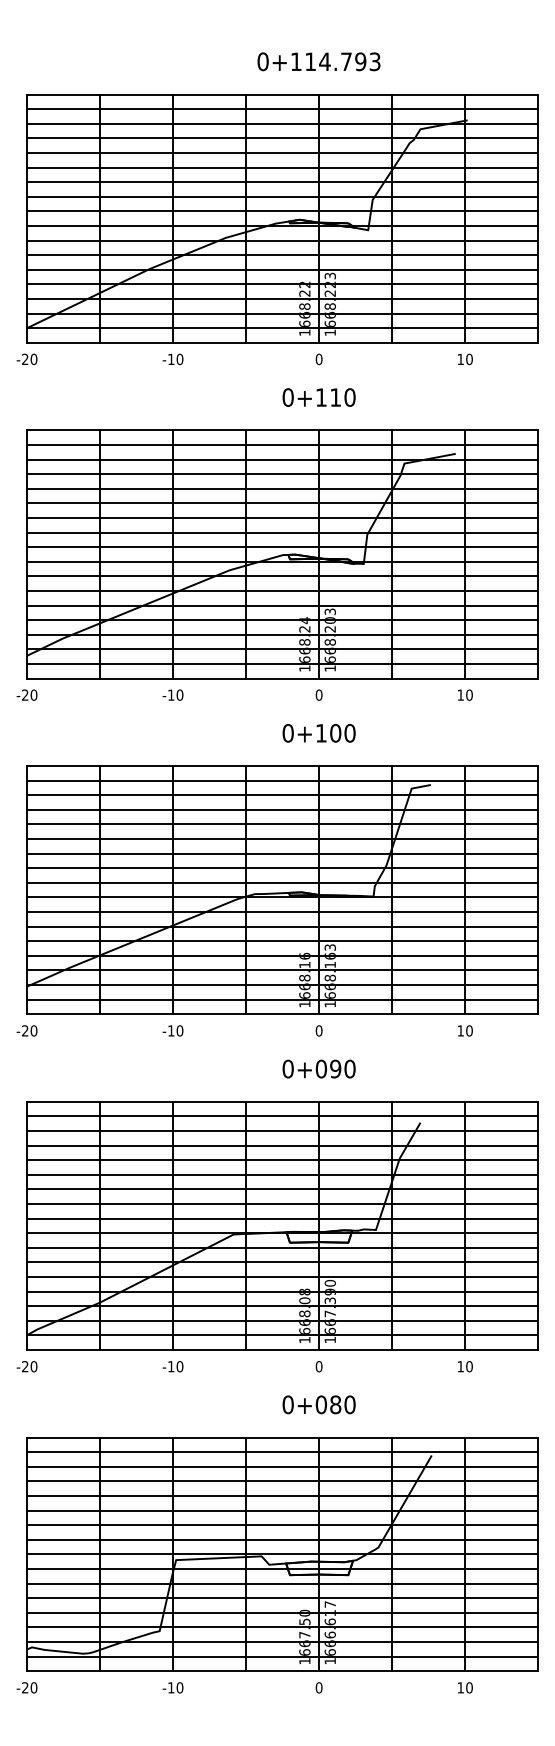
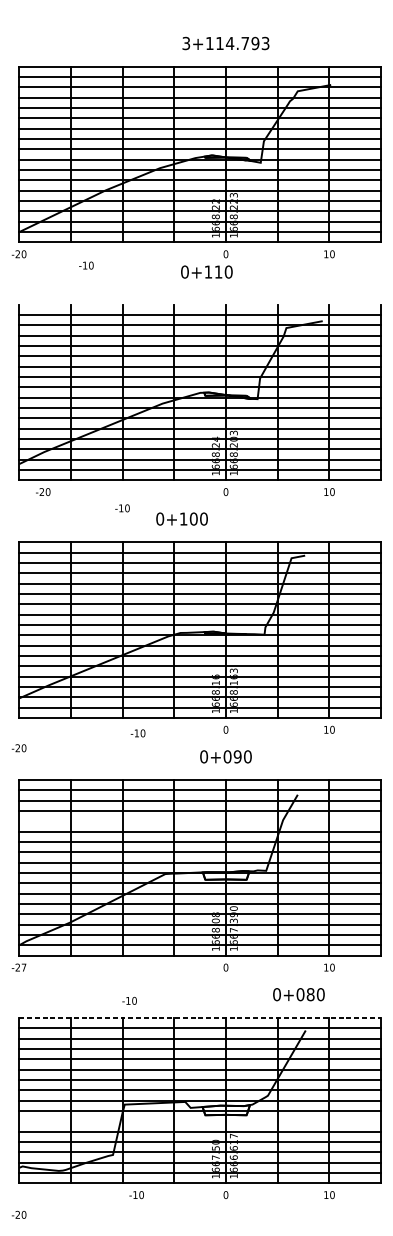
text: (262, 61) -> (185, 43), 0+114.793 -> 3+114.793
text: (172, 359) -> (86, 265), moved
text: (318, 397) -> (206, 272), moved
line: (282, 430) -> (200, 304), removed
text: (26, 694) -> (42, 491), moved
text: (172, 694) -> (122, 507), moved
text: (318, 733) -> (181, 519), moved
text: (26, 1030) -> (18, 747), moved
text: (172, 1030) -> (137, 733), moved
line: (282, 1160) -> (200, 821), removed
text: (33, 1366) -> (23, 967), -20 -> -27
text: (172, 1366) -> (129, 1000), moved
text: (318, 1404) -> (298, 994), moved
line: (283, 1437) -> (200, 1017), solid -> dashed
line: (282, 1583) -> (200, 1121), removed
text: (26, 1687) -> (18, 1214), moved
text: (172, 1687) -> (136, 1194), moved

